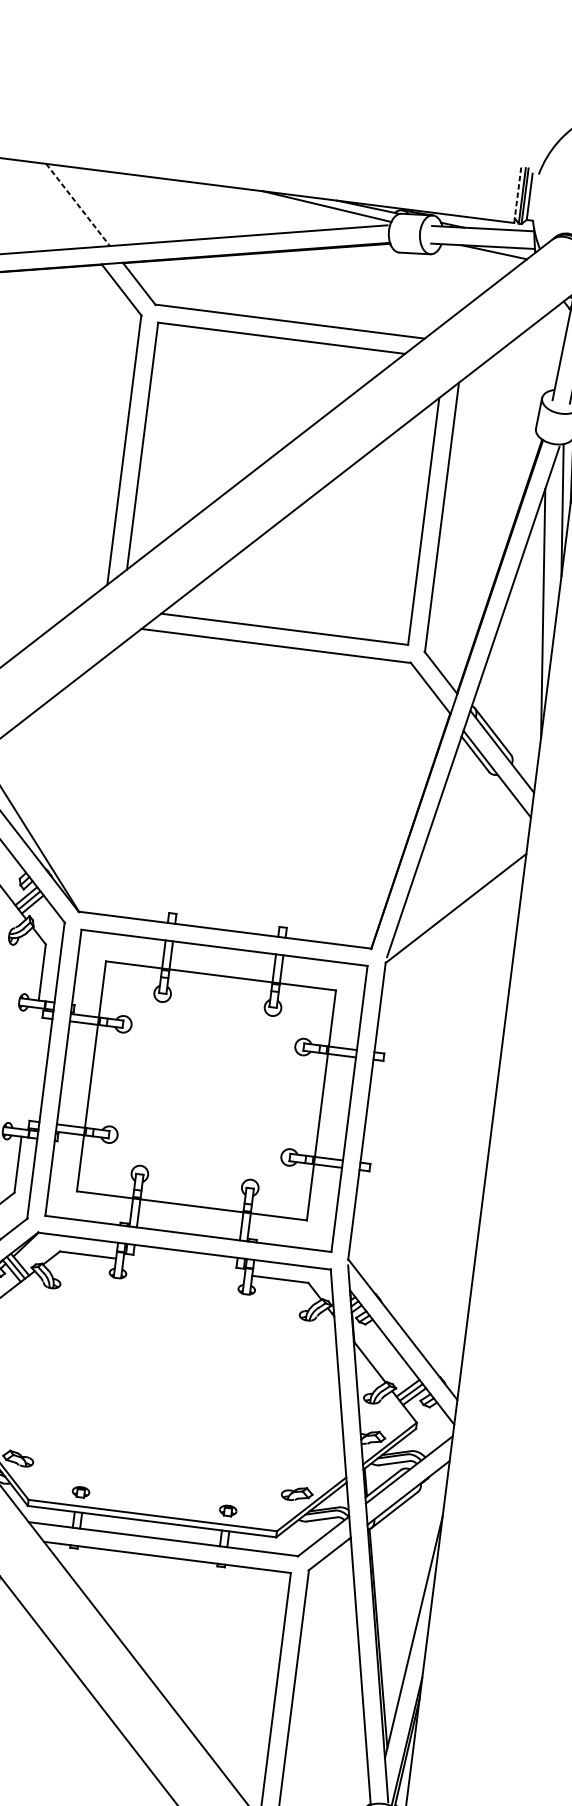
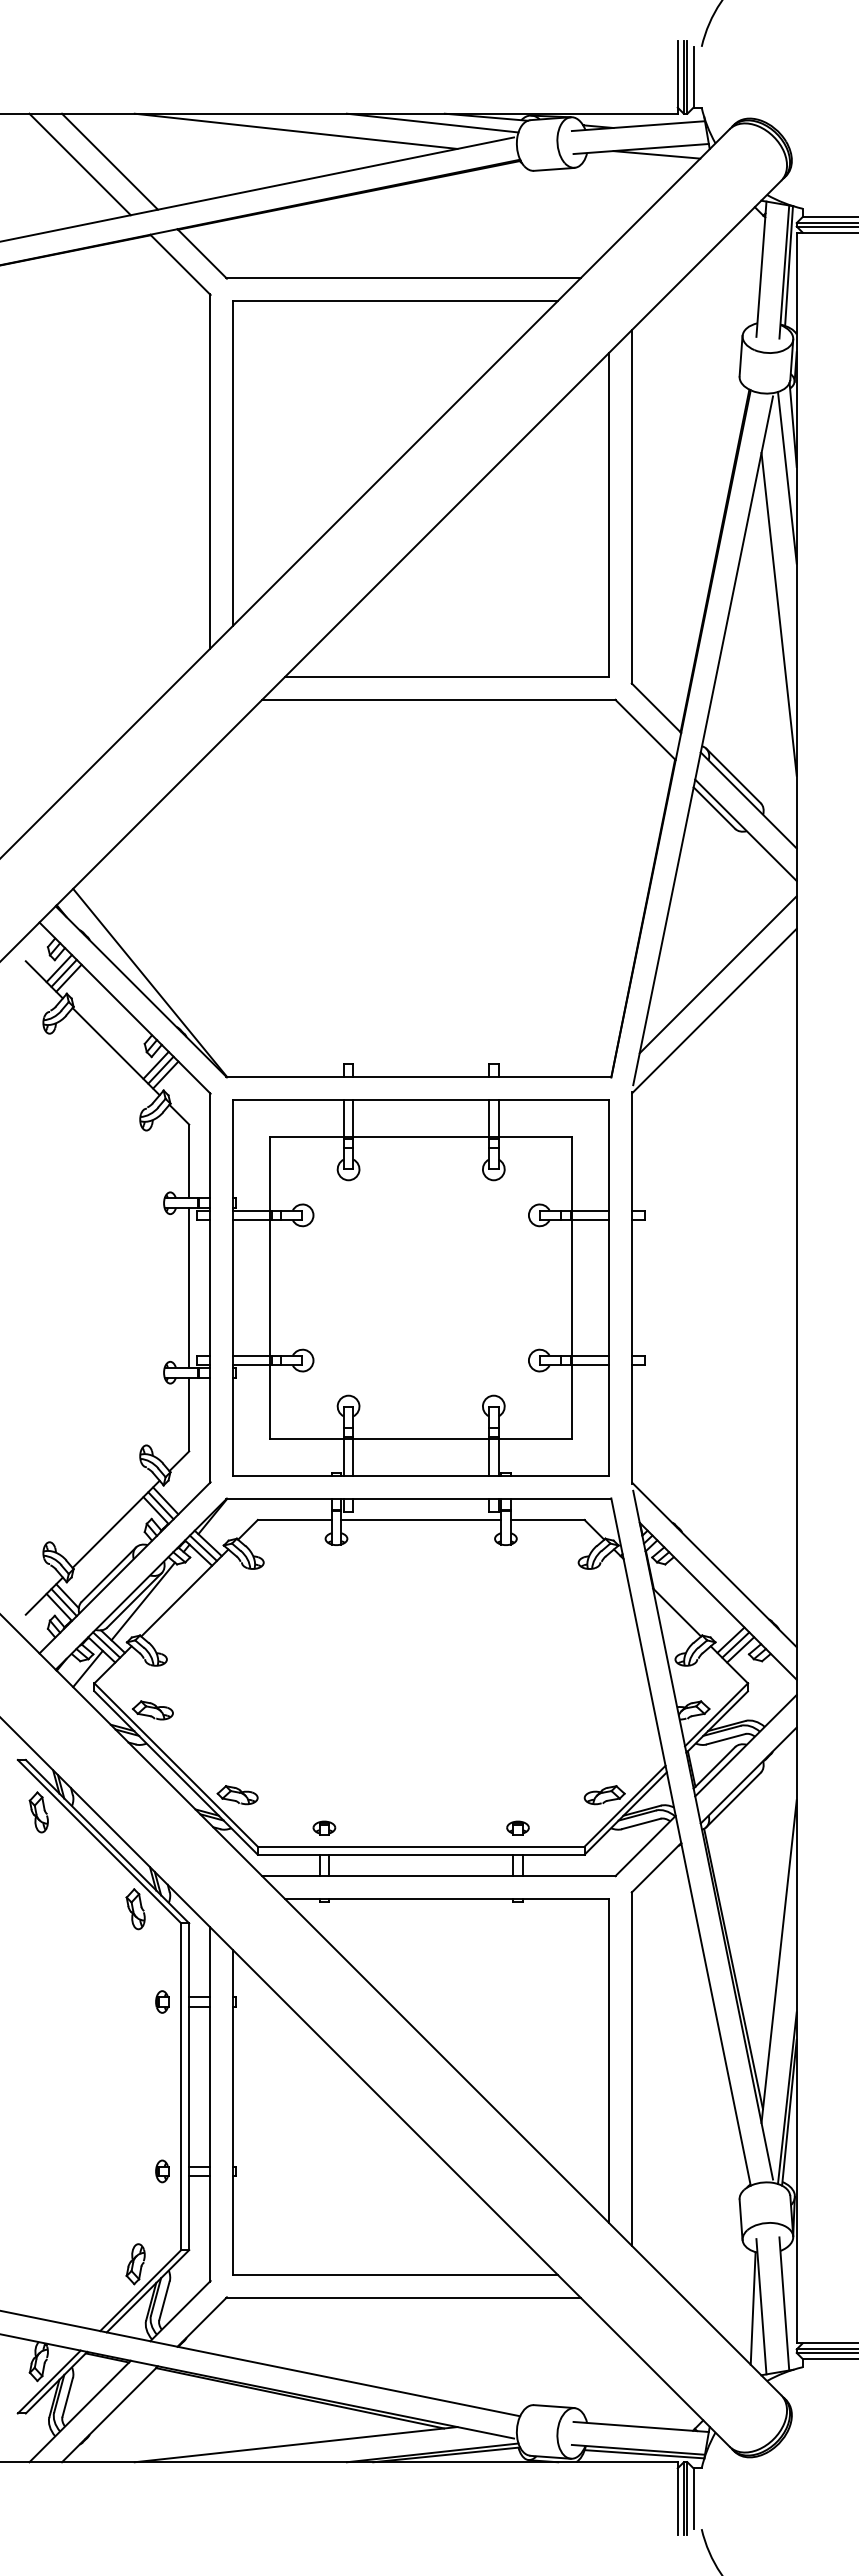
line: (517, 194) -> (677, 76), dashed -> solid
line: (222, 199) -> (295, 130), added
line: (54, 204) -> (79, 164), added
line: (78, 204) -> (110, 161), dashed -> solid
line: (461, 881) -> (717, 974), added
line: (30, 1068) -> (189, 1287), added
line: (184, 1266) -> (421, 1519), added

